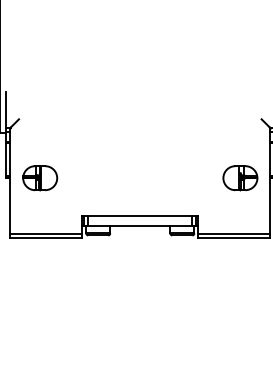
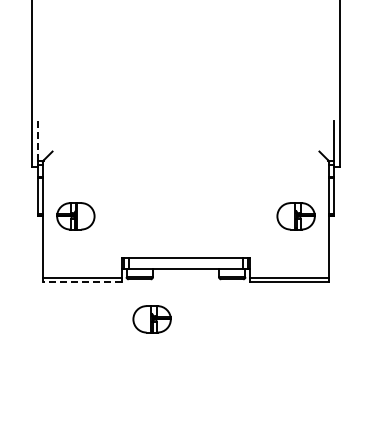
line: (6, 109) -> (38, 140), solid -> dashed
line: (46, 238) -> (82, 282), solid -> dashed
part: (108, 271) -> (151, 319), added

